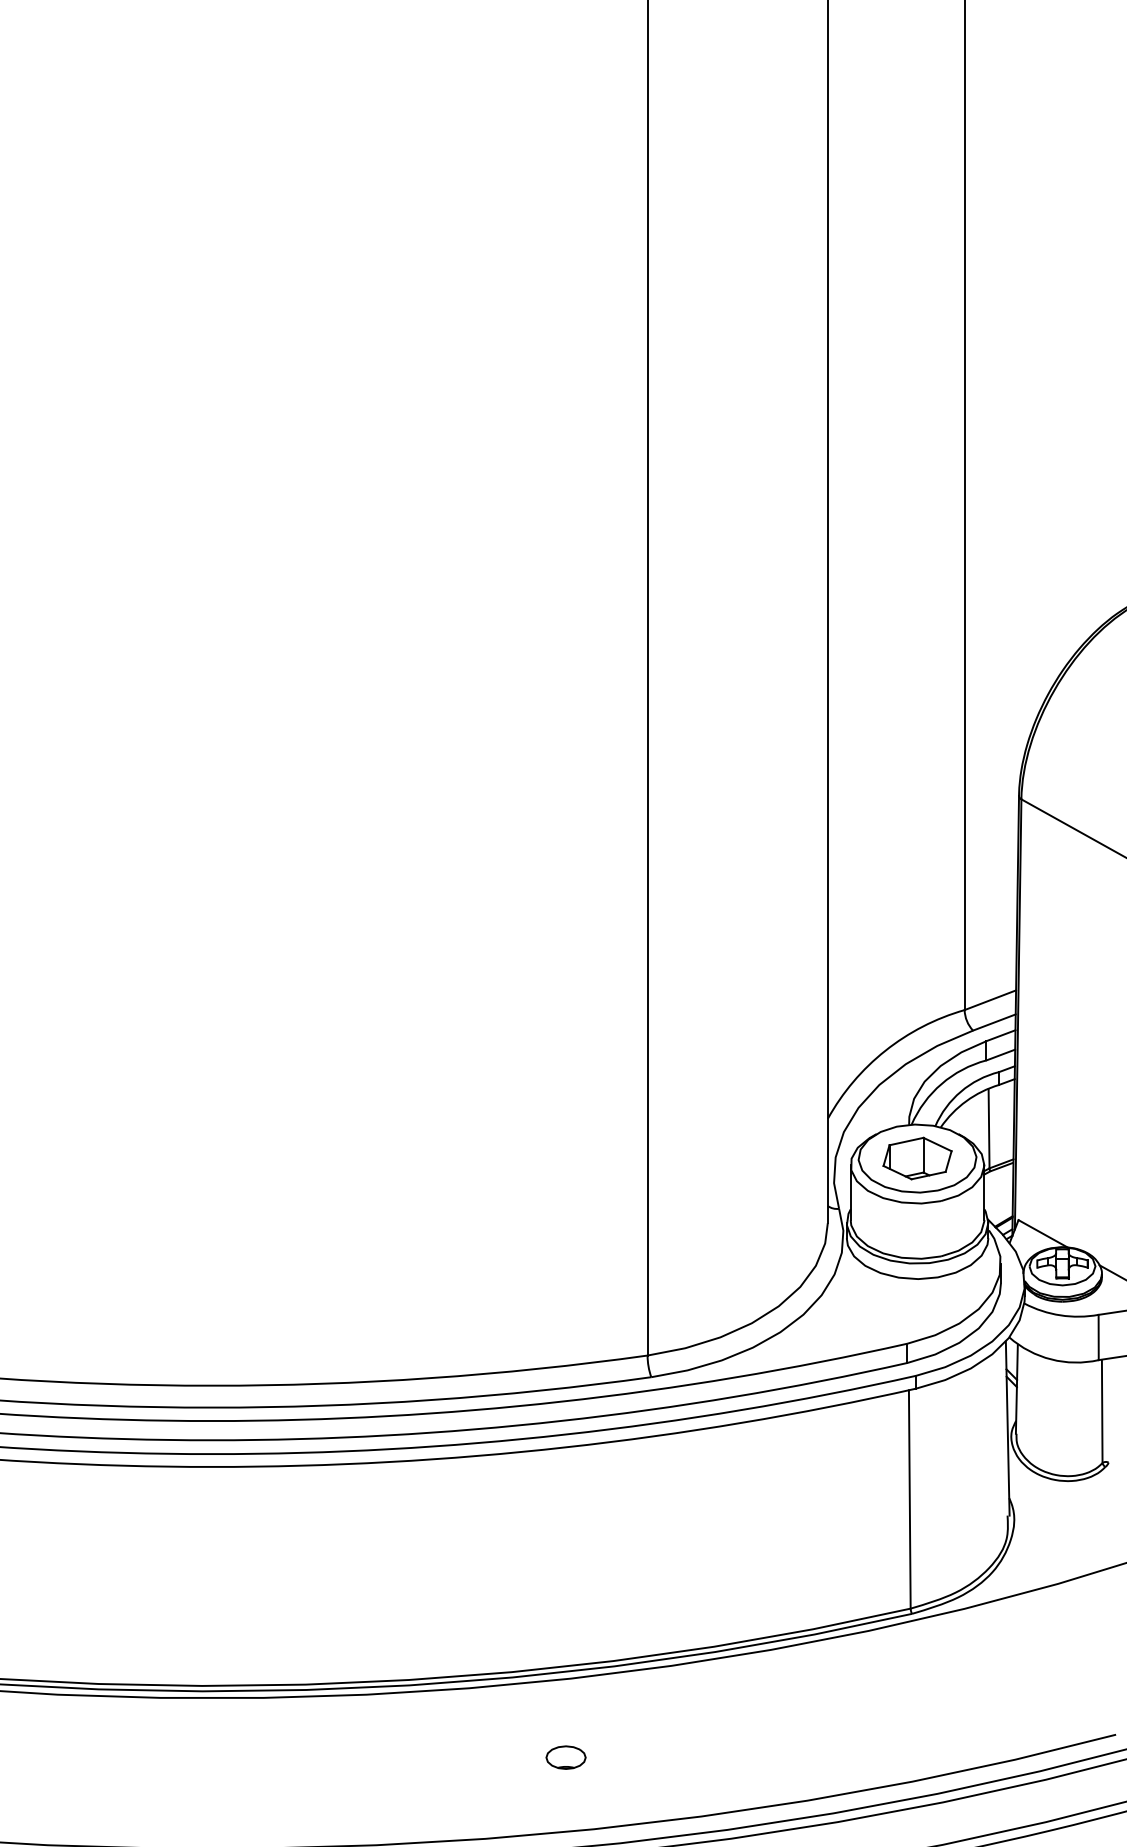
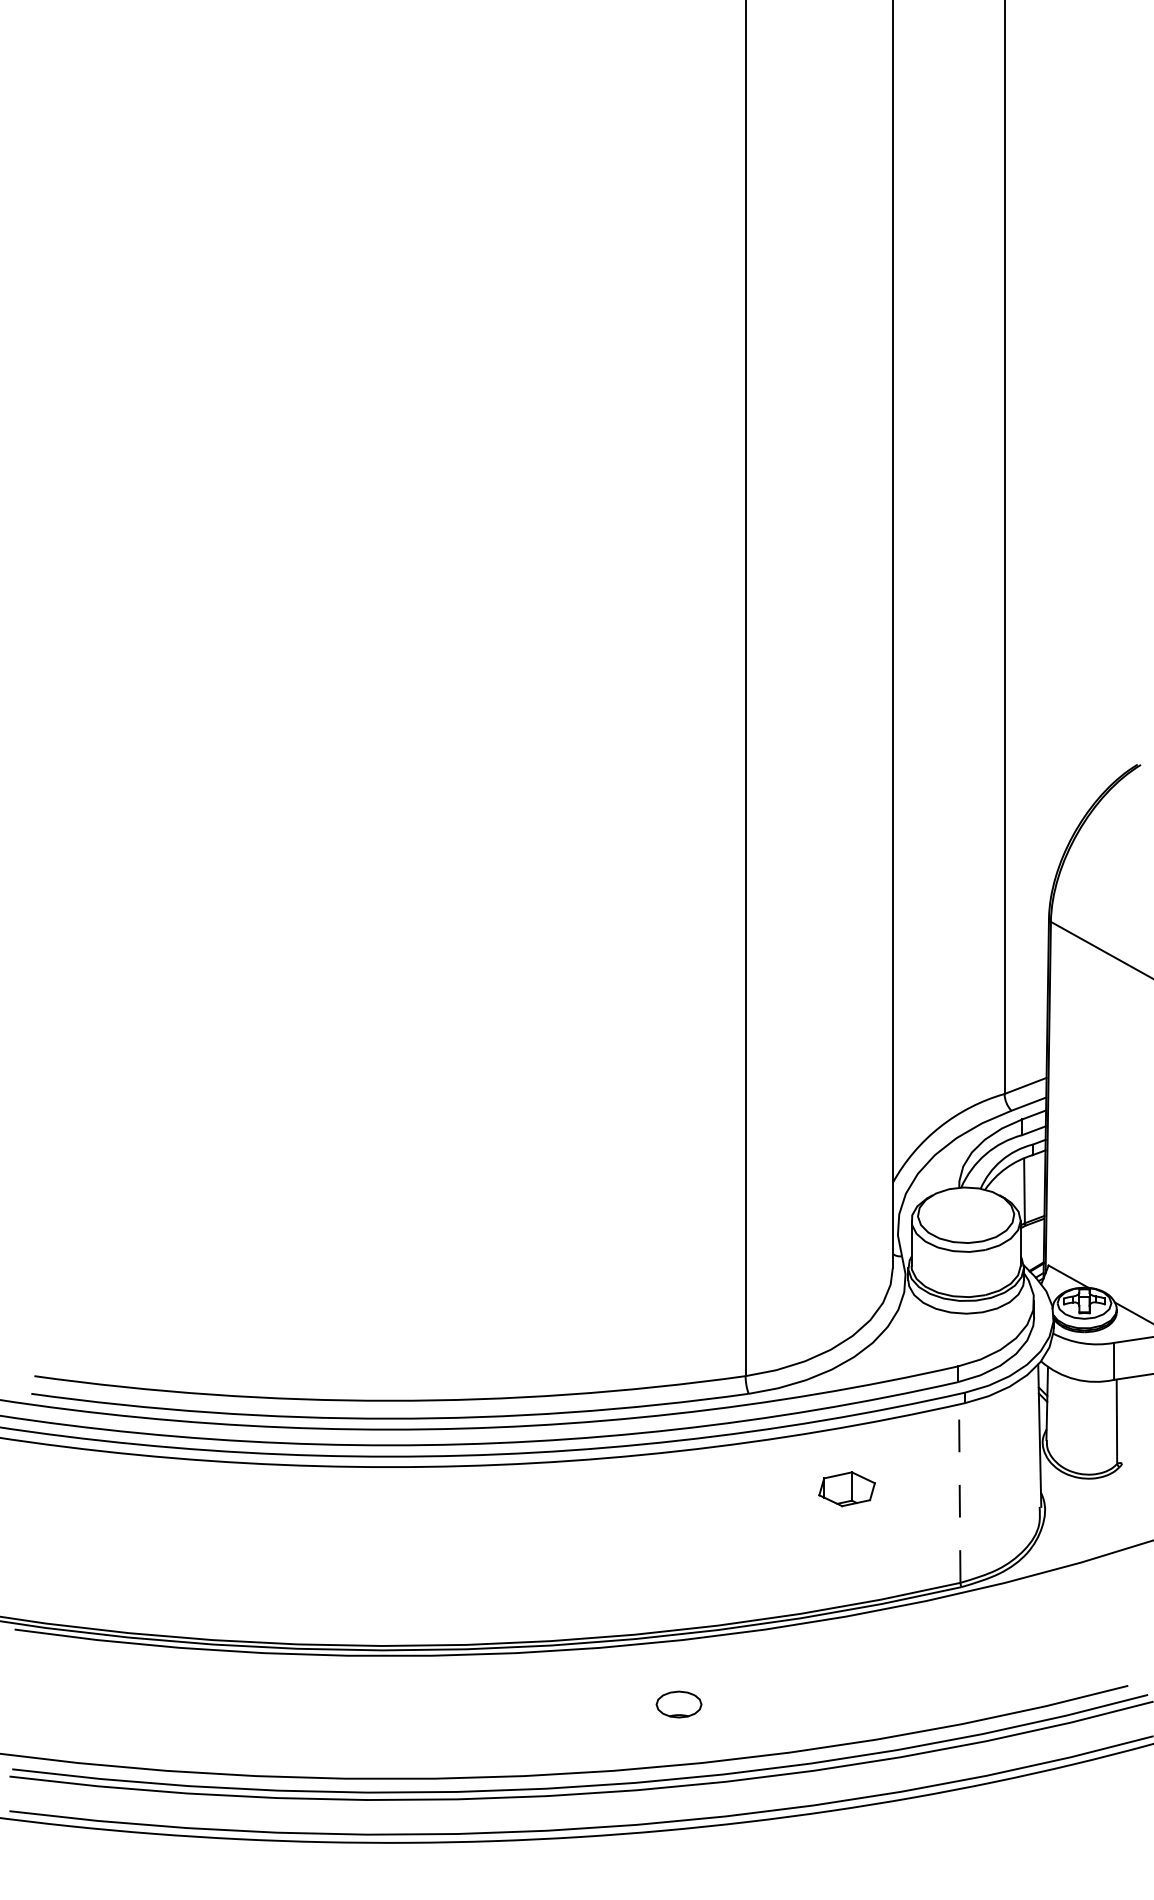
part: (916, 1158) -> (846, 1489), moved
line: (909, 1499) -> (959, 1493), solid -> dashed
part: (565, 1757) -> (678, 1704), size x1.4

